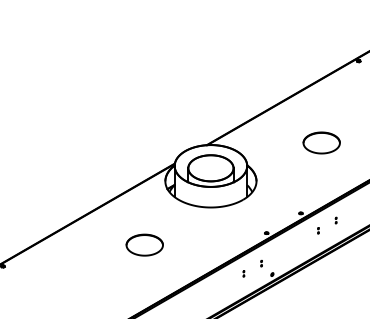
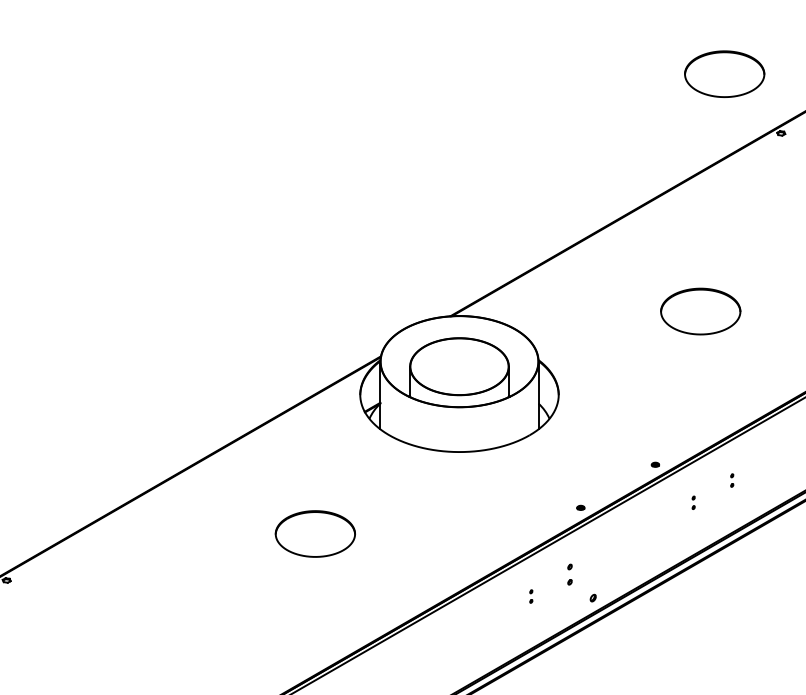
part: (332, 33) -> (724, 73), added
part: (261, 263) -> (569, 573), size x1.6

